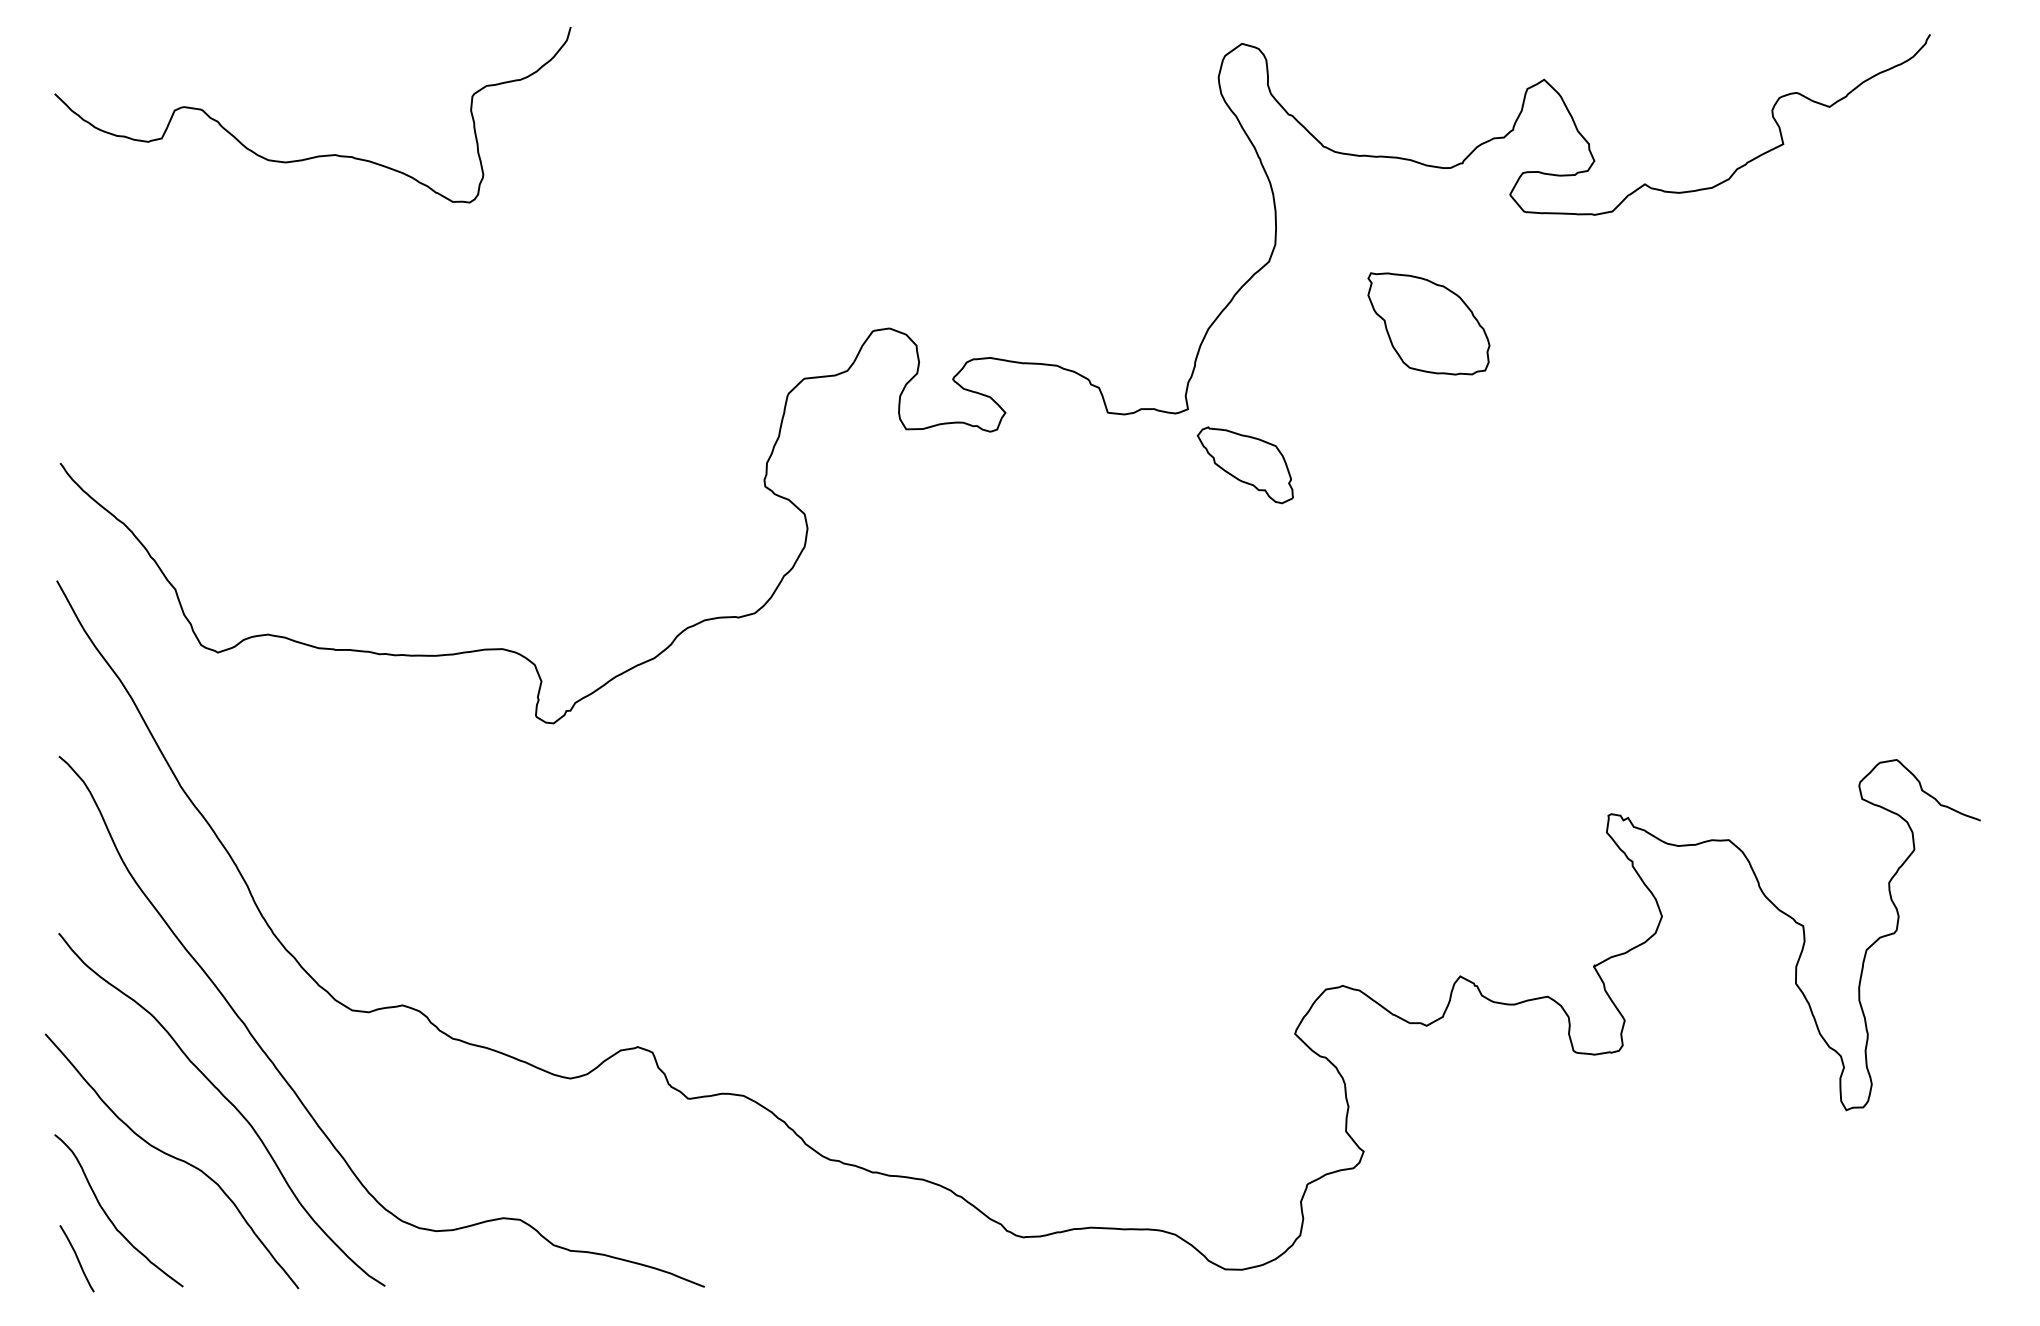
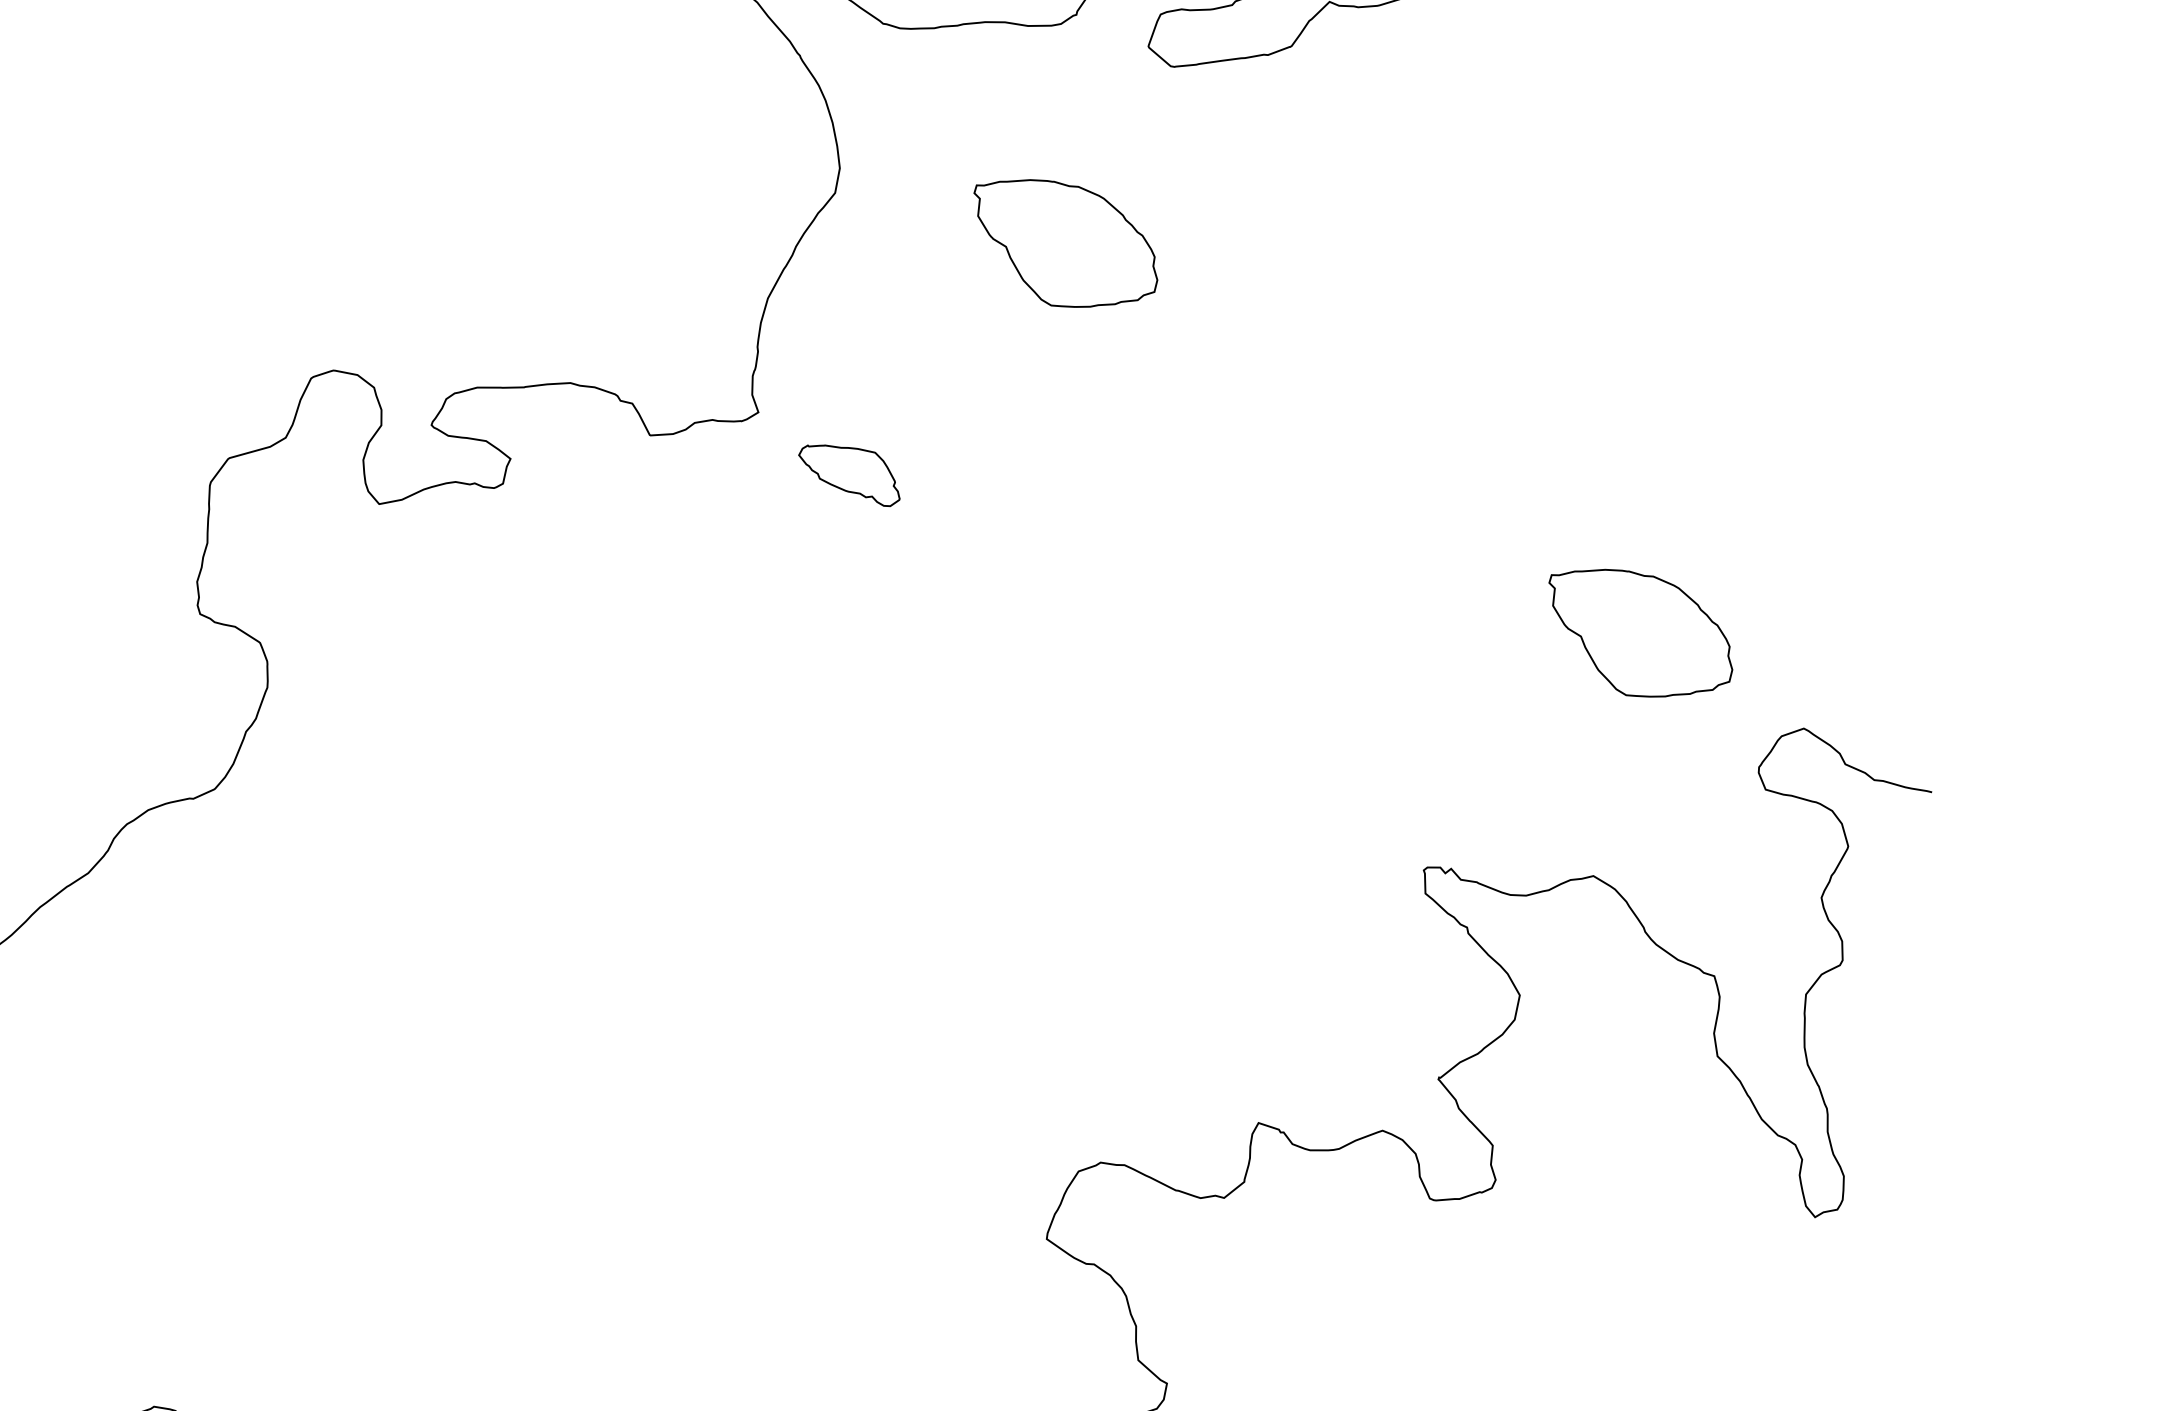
part: (1244, 465) -> (848, 476), size x0.7
part: (1792, 670) -> (1641, 630), added

